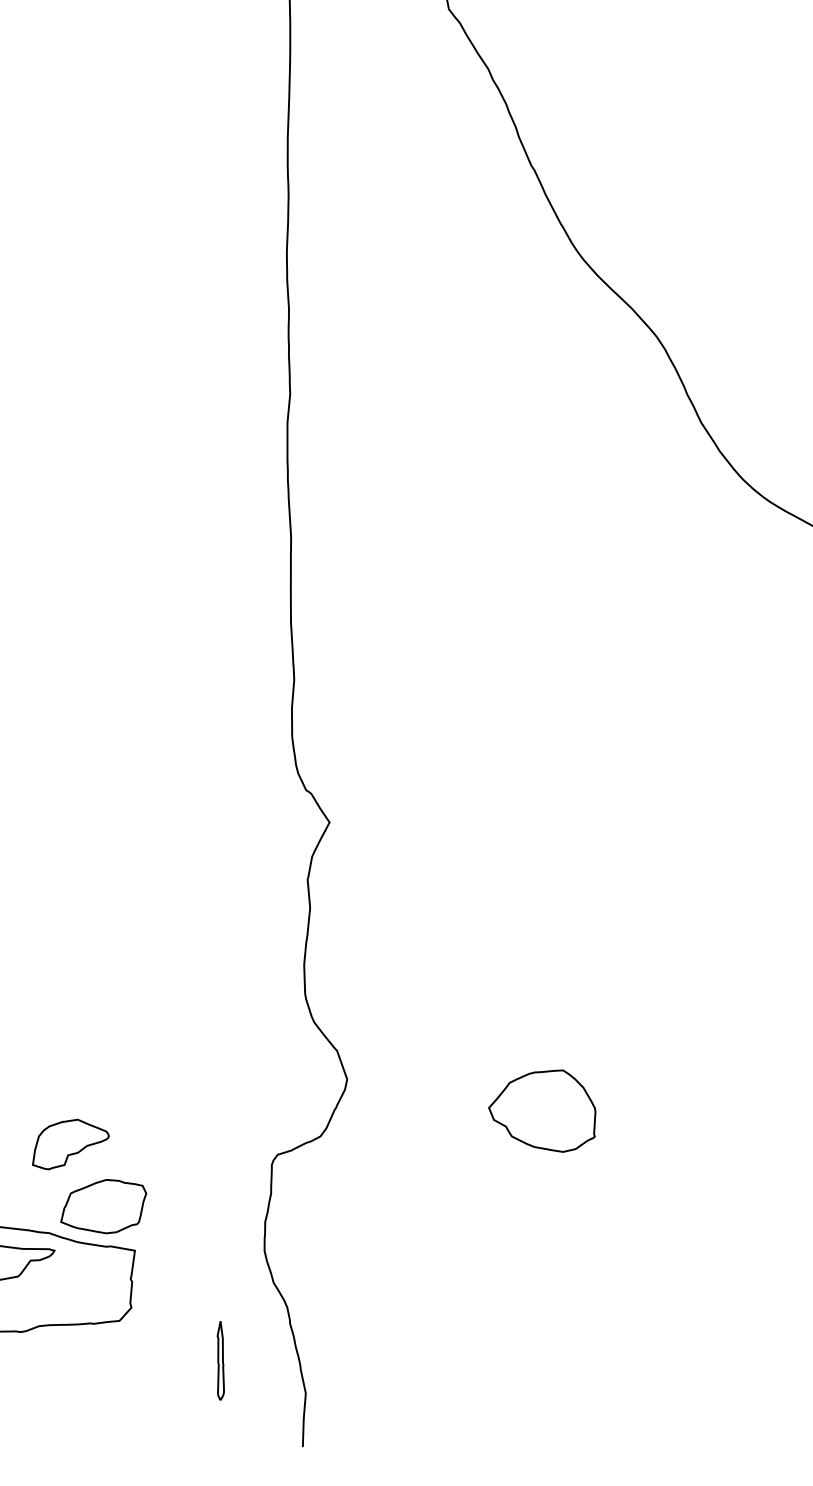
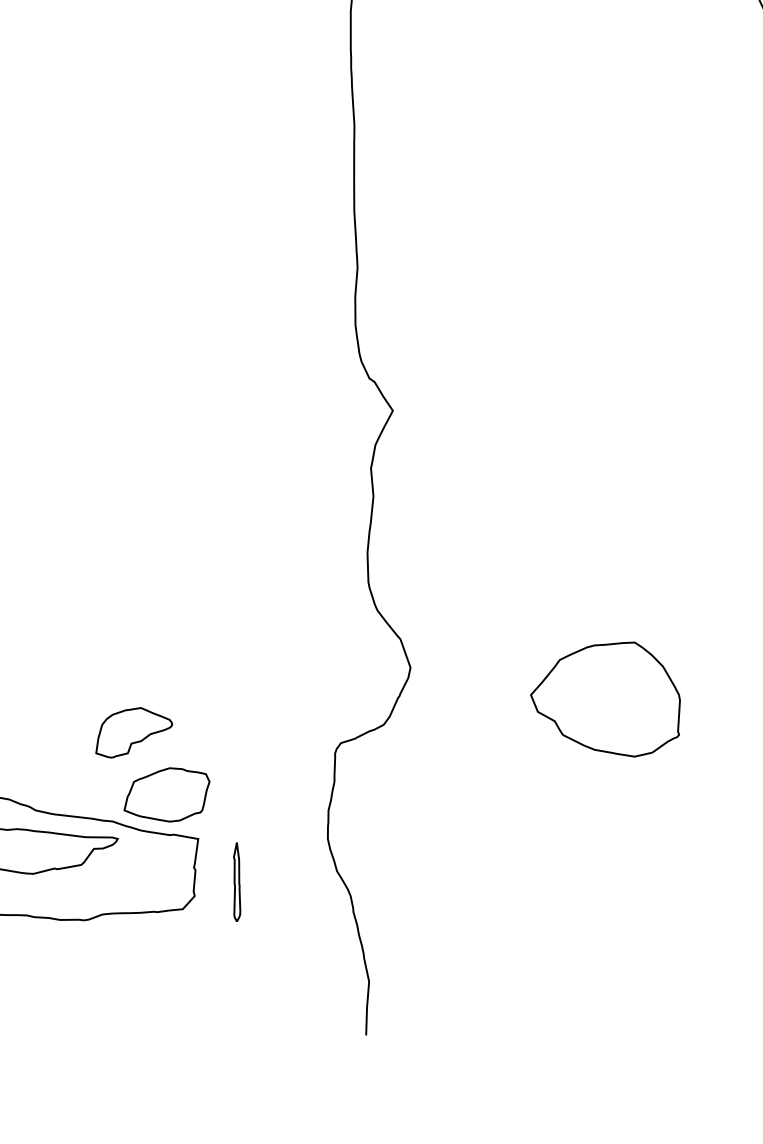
part: (542, 1110) -> (605, 698), size x1.4
part: (220, 1360) -> (236, 881), moved

